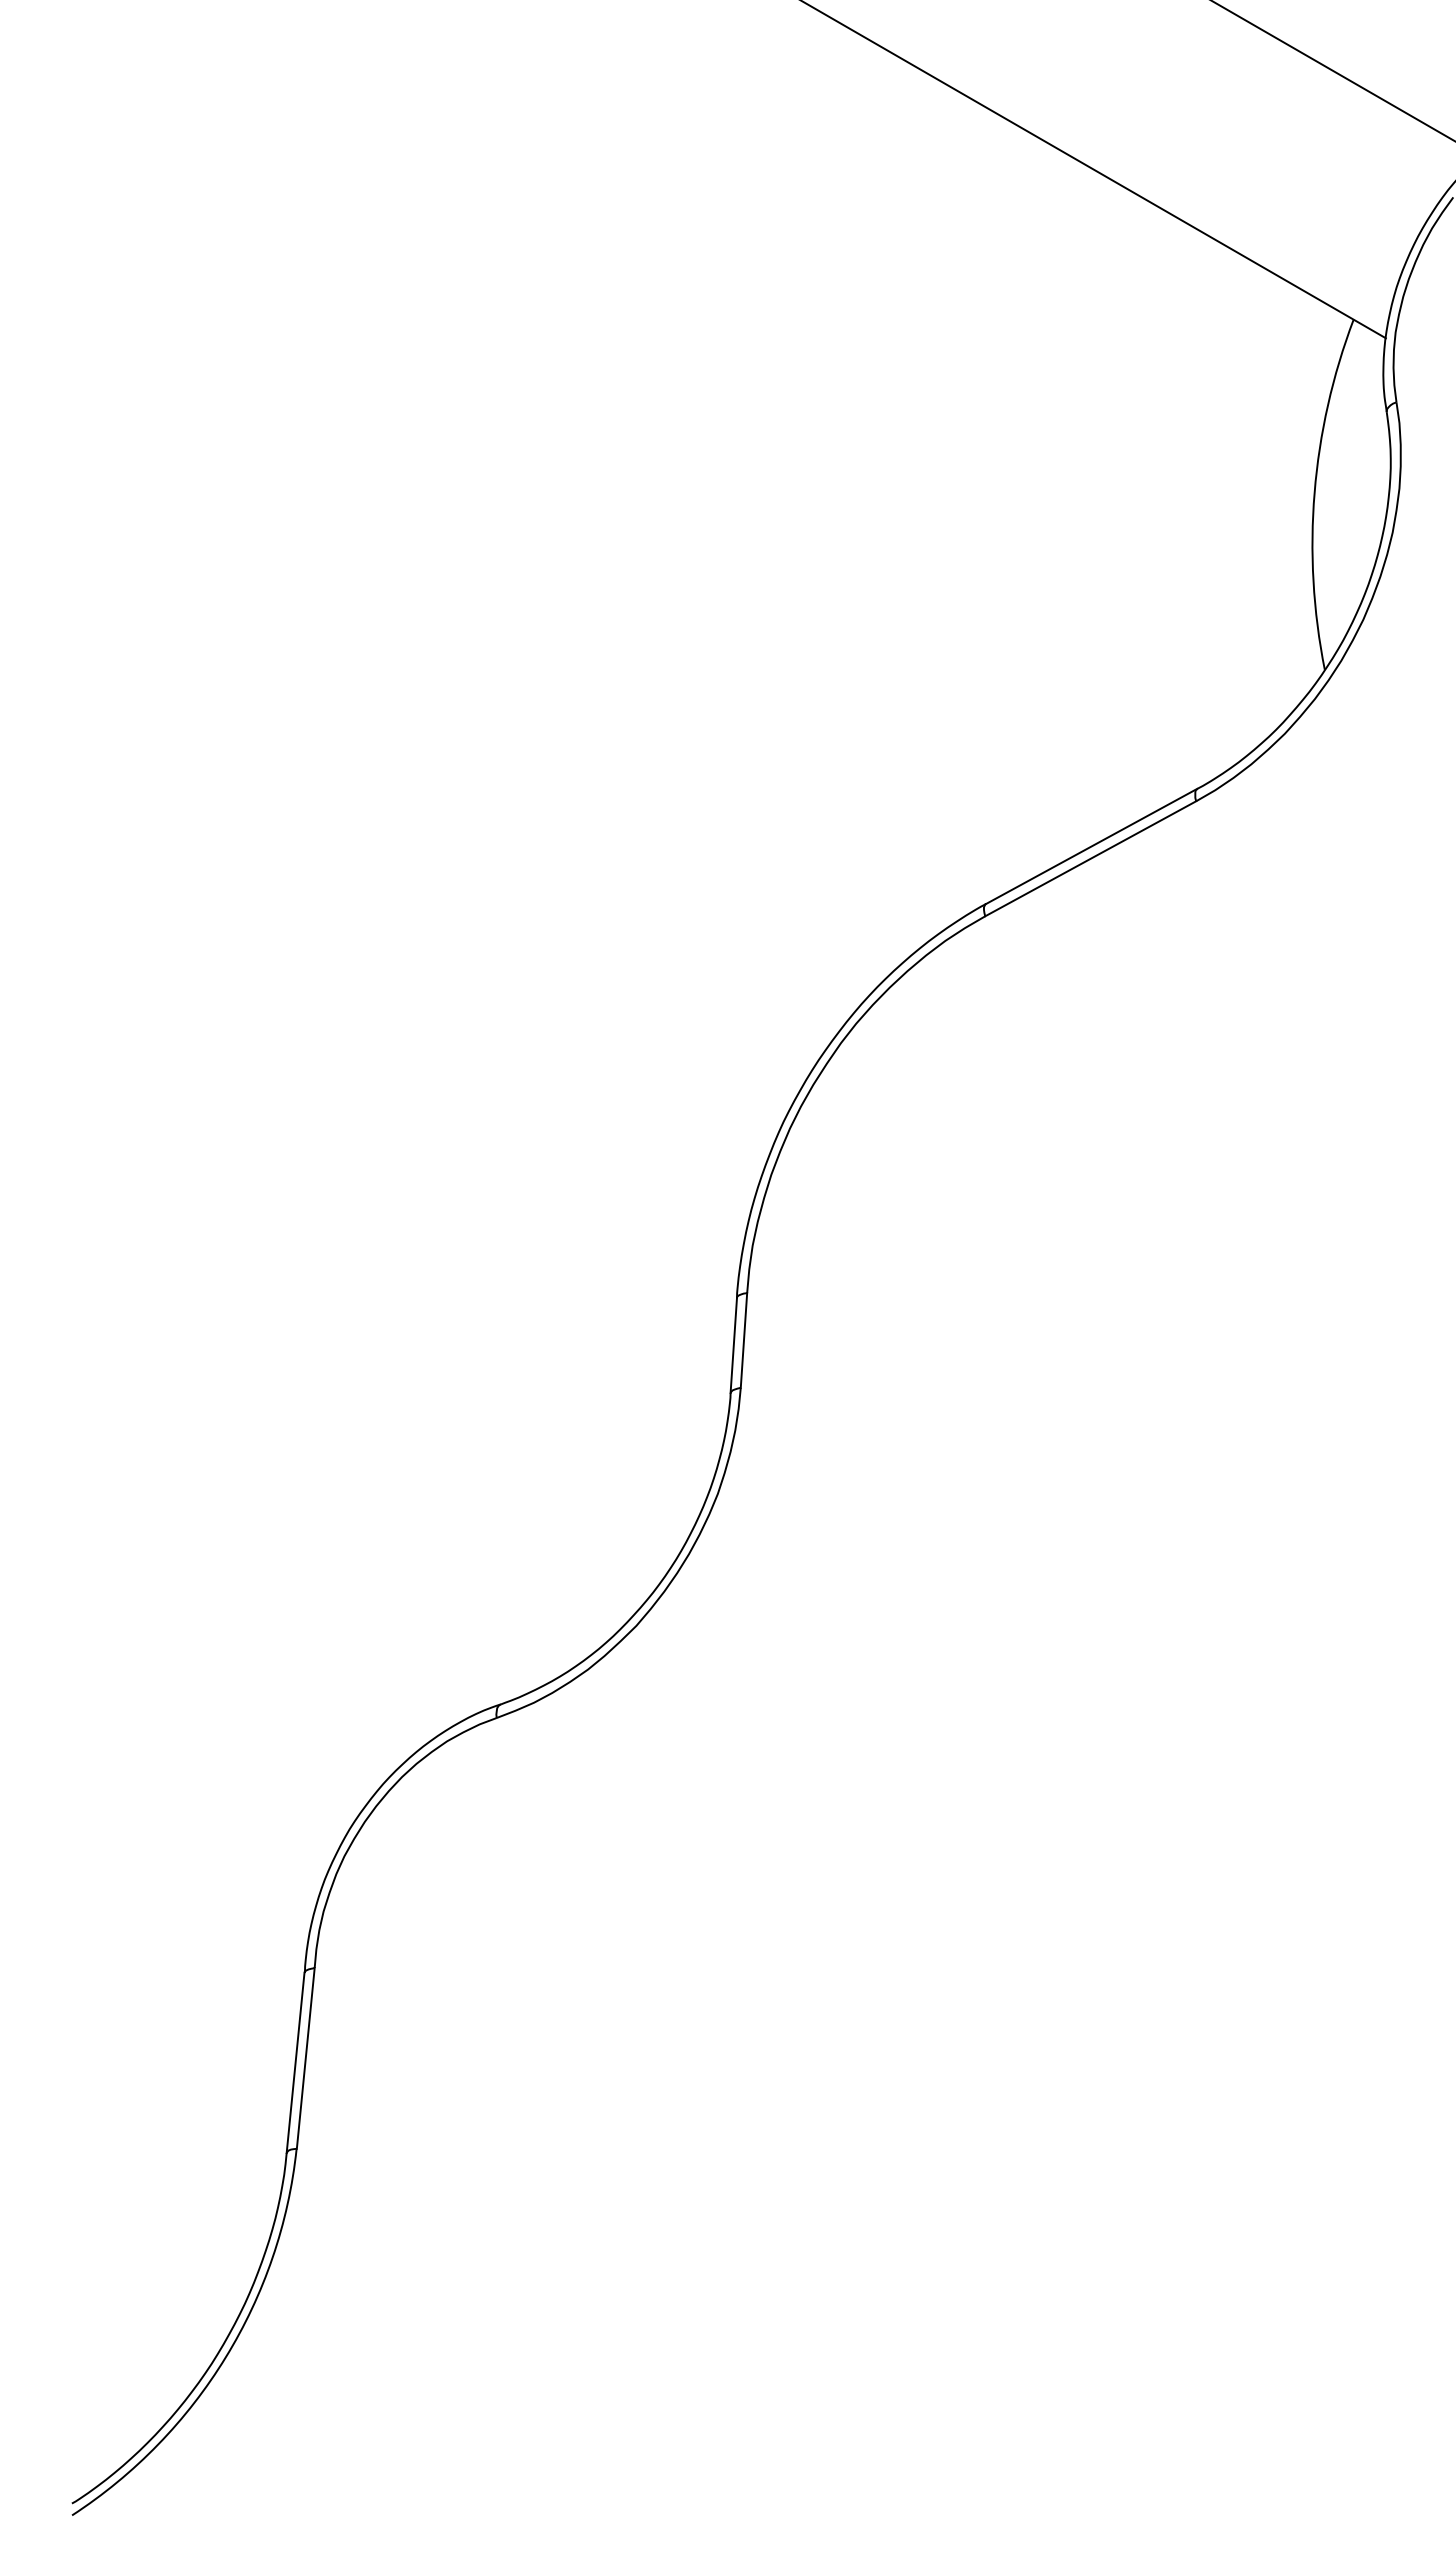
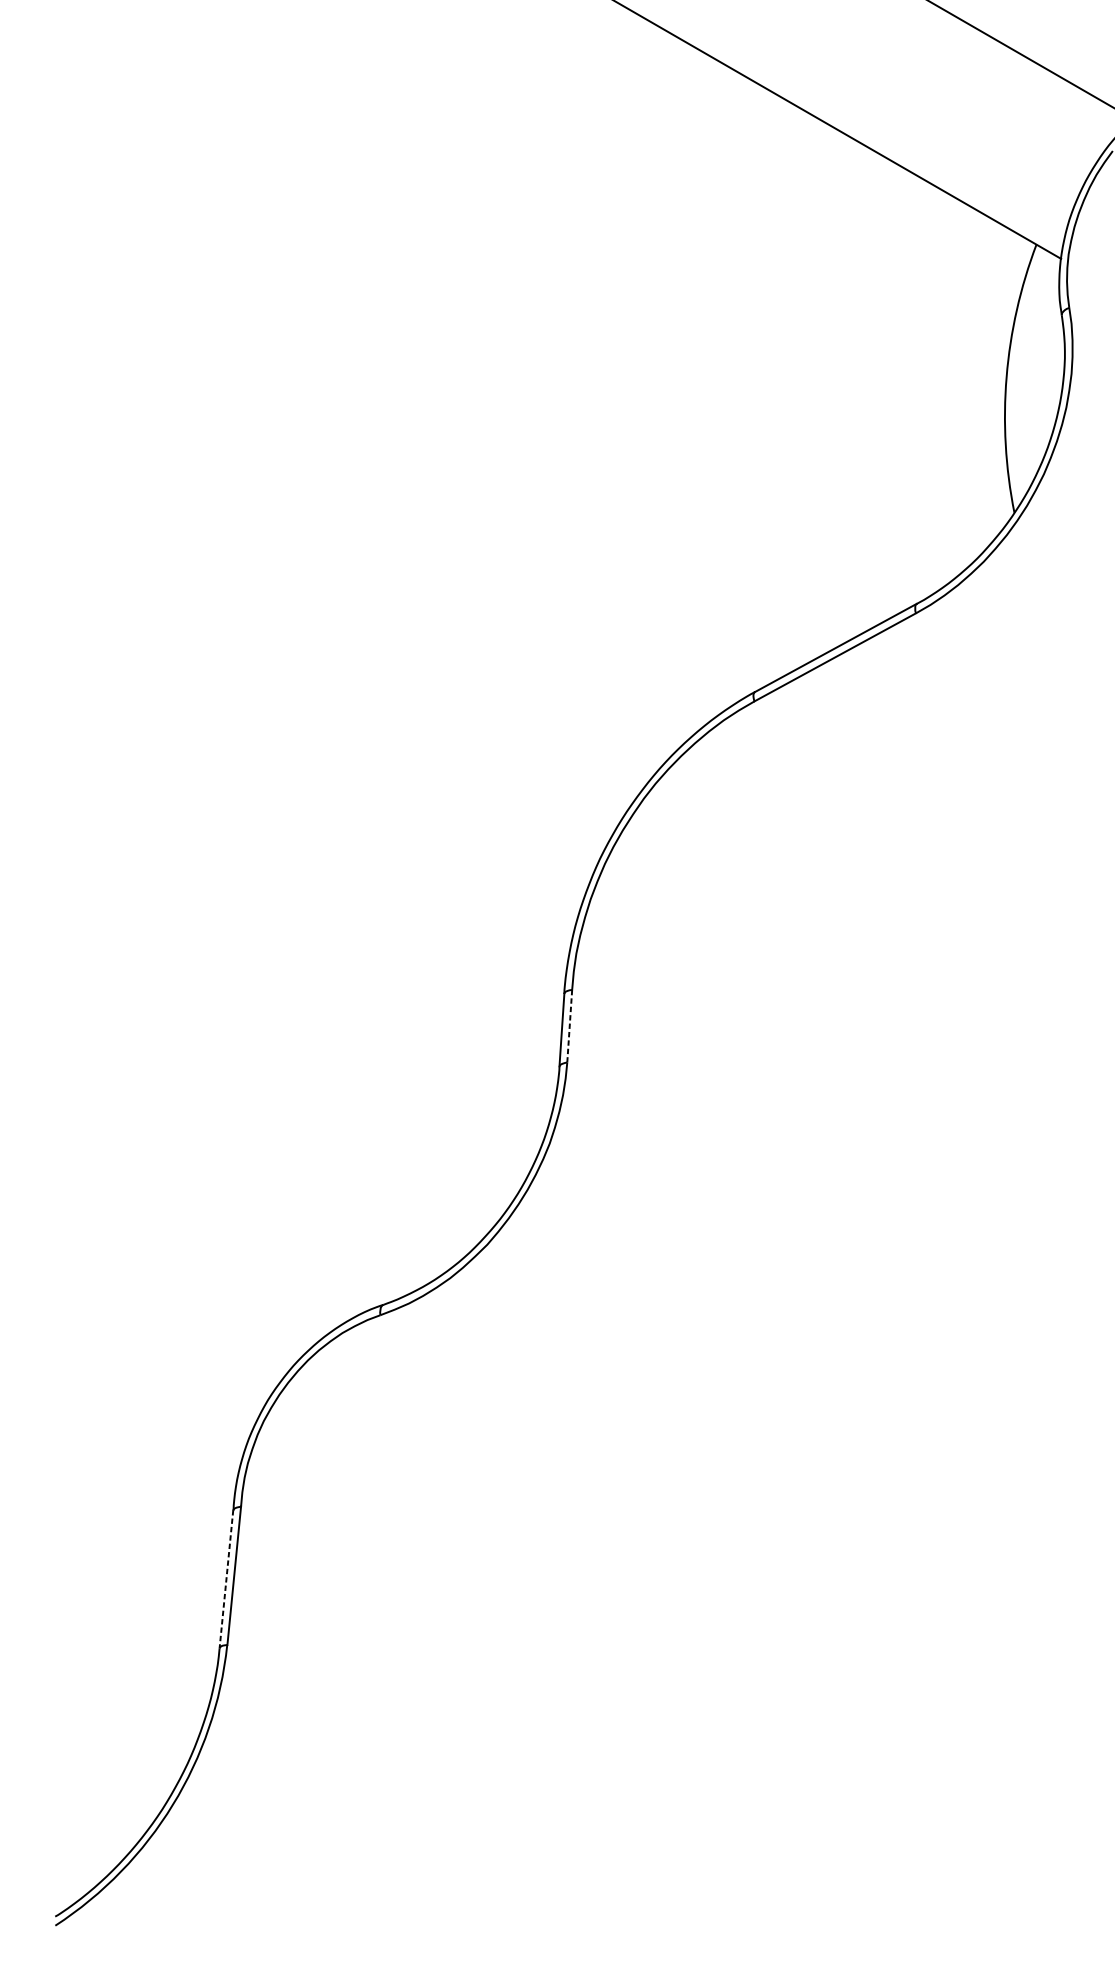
line: (743, 1340) -> (569, 1026), solid -> dashed
line: (295, 2062) -> (226, 1578), solid -> dashed

